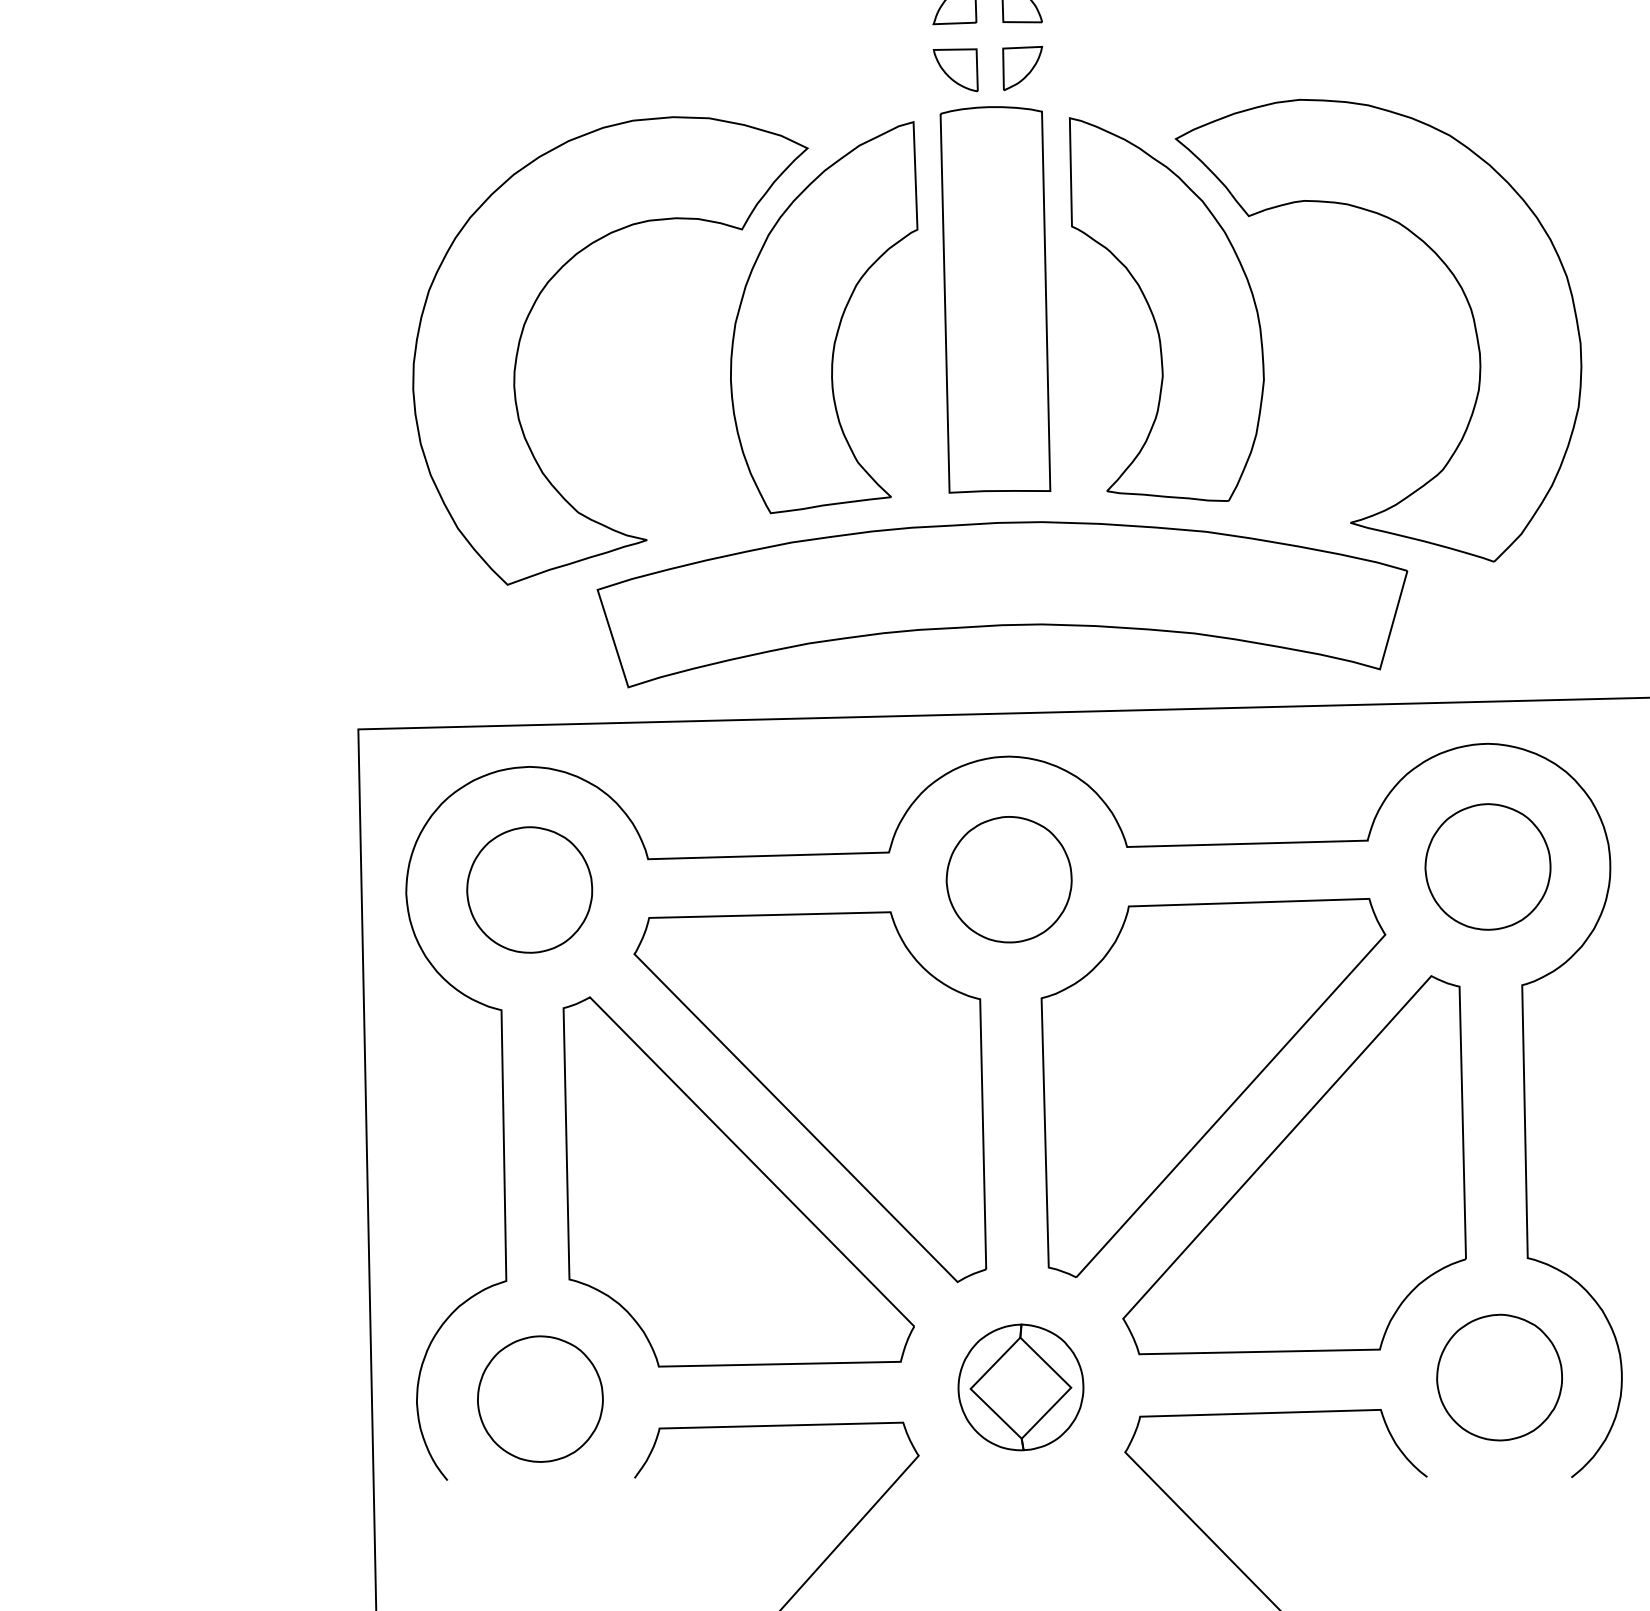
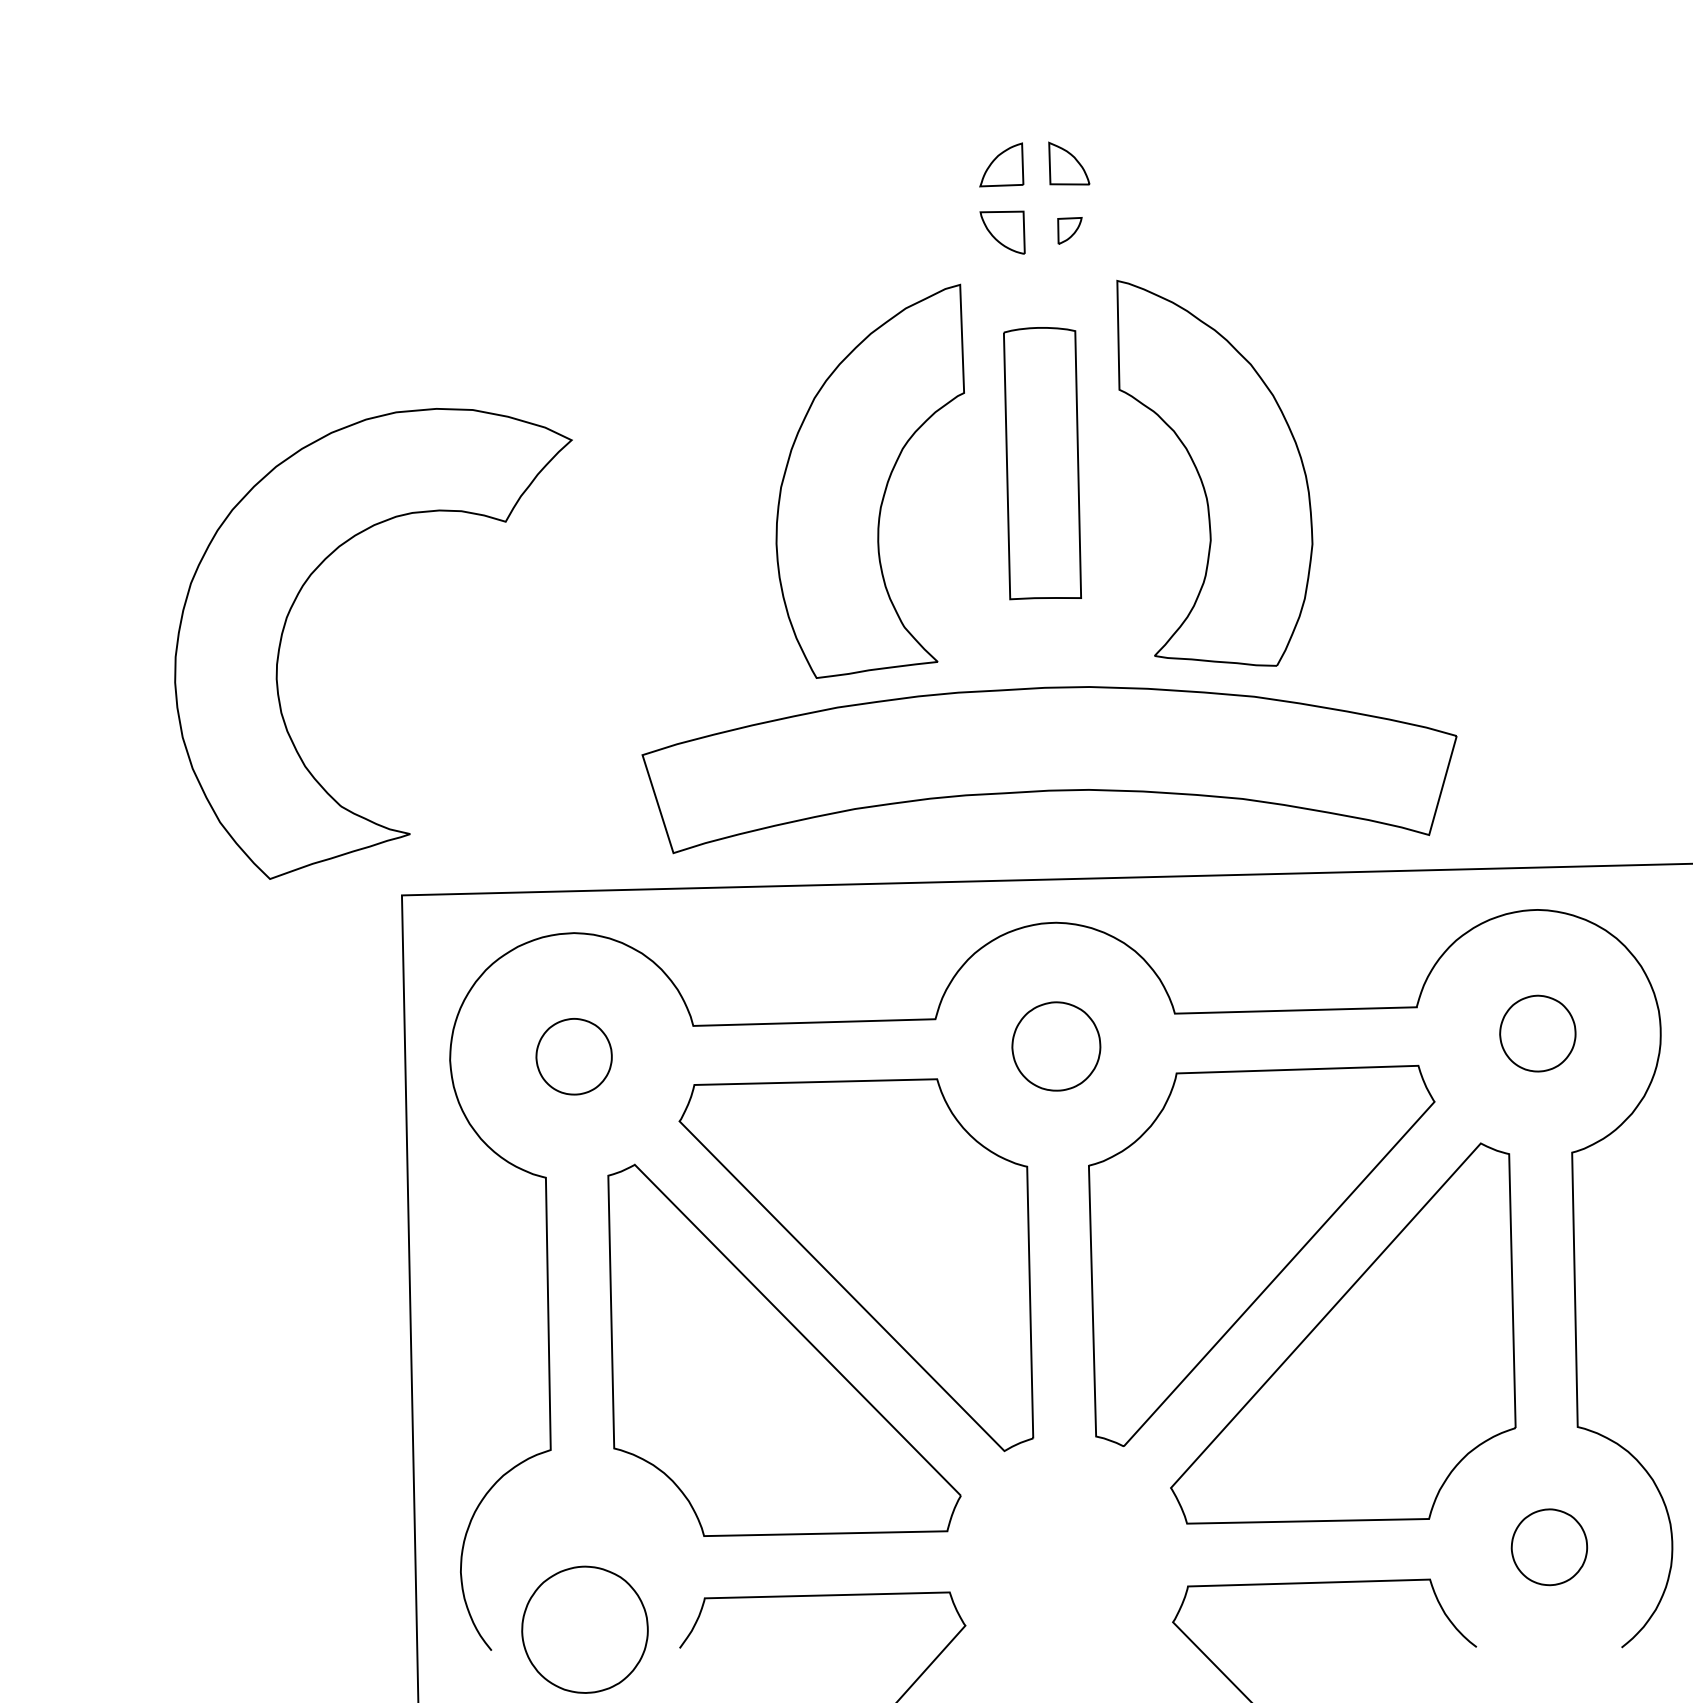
part: (1022, 68) -> (1069, 230), size x0.6
part: (1455, 280) -> (1505, 444), removed
part: (995, 299) -> (1042, 463), size x0.7
part: (531, 310) -> (294, 603), moved
part: (1487, 866) -> (1537, 1033), size x0.6
part: (1009, 879) -> (1056, 1046), size x0.7
part: (528, 889) -> (573, 1056), size x0.6
part: (1499, 1377) -> (1549, 1547), size x0.6
part: (1020, 1386) -> (1067, 1556), removed
part: (539, 1398) -> (584, 1629), moved

